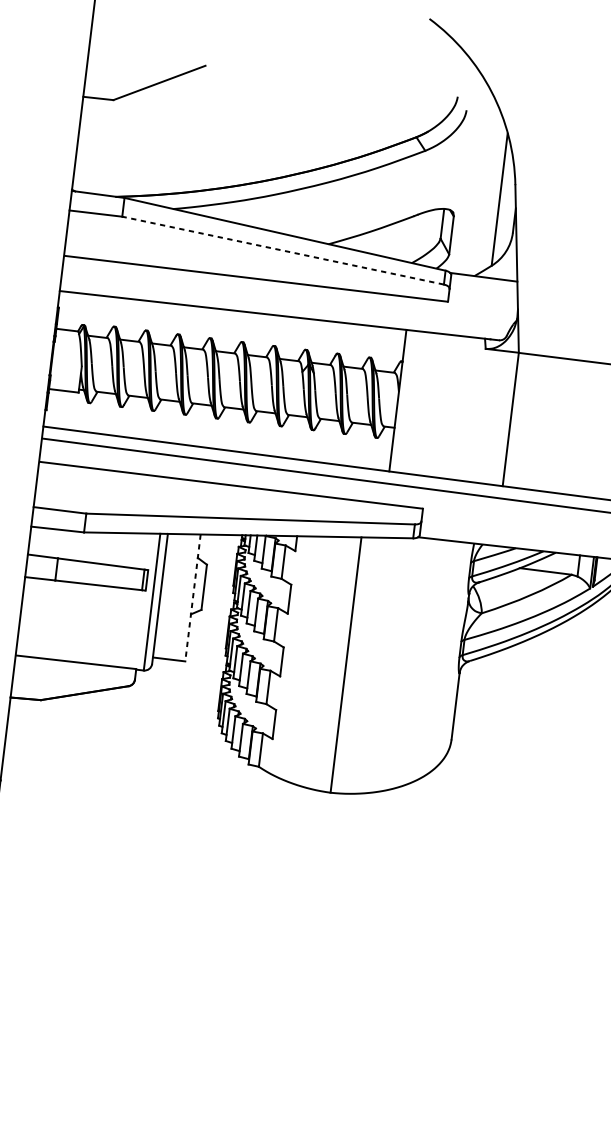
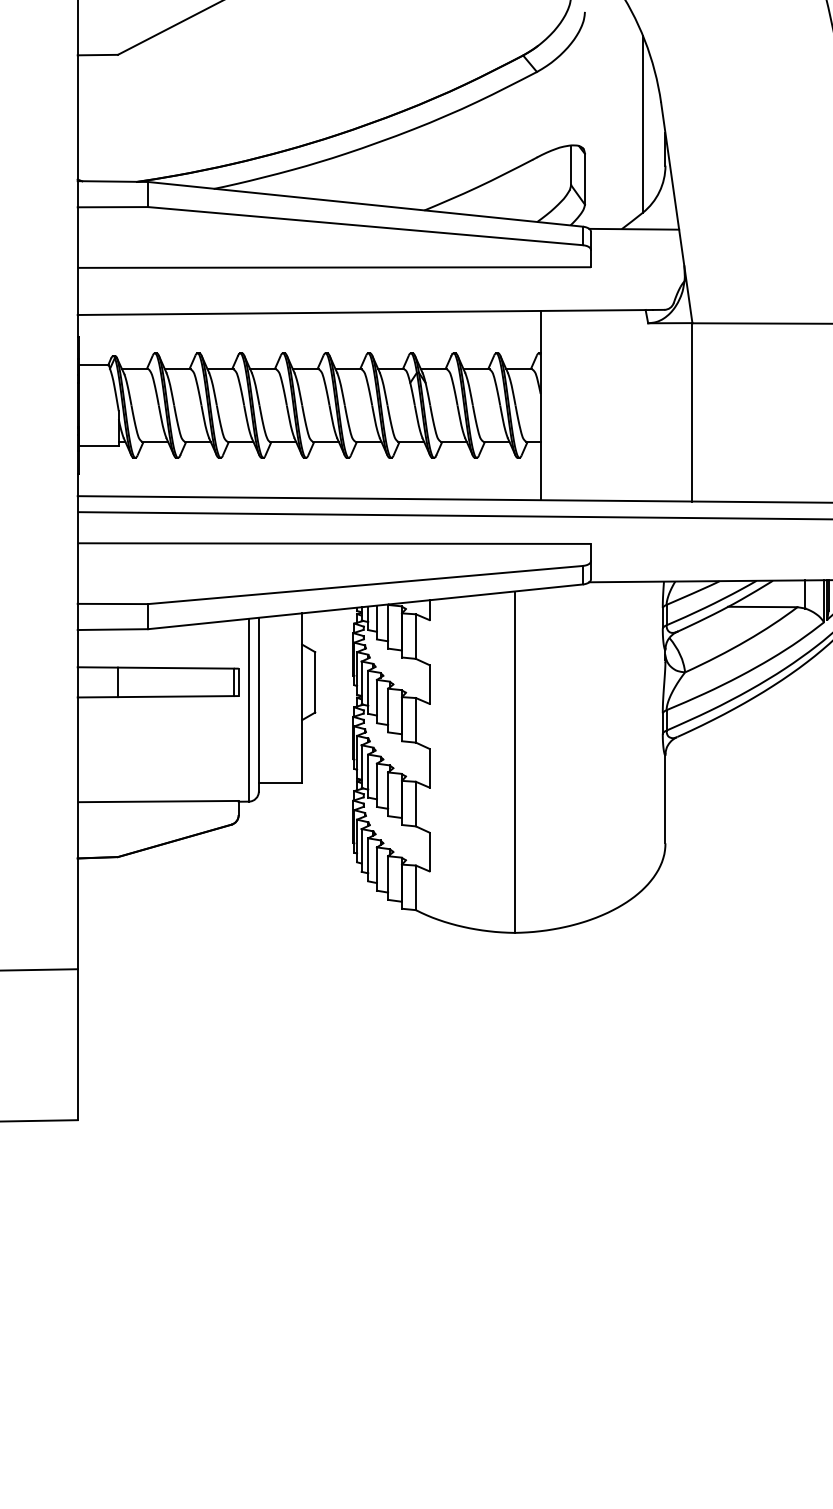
line: (283, 250) -> (365, 226), dashed -> solid
line: (193, 598) -> (302, 698), dashed -> solid

